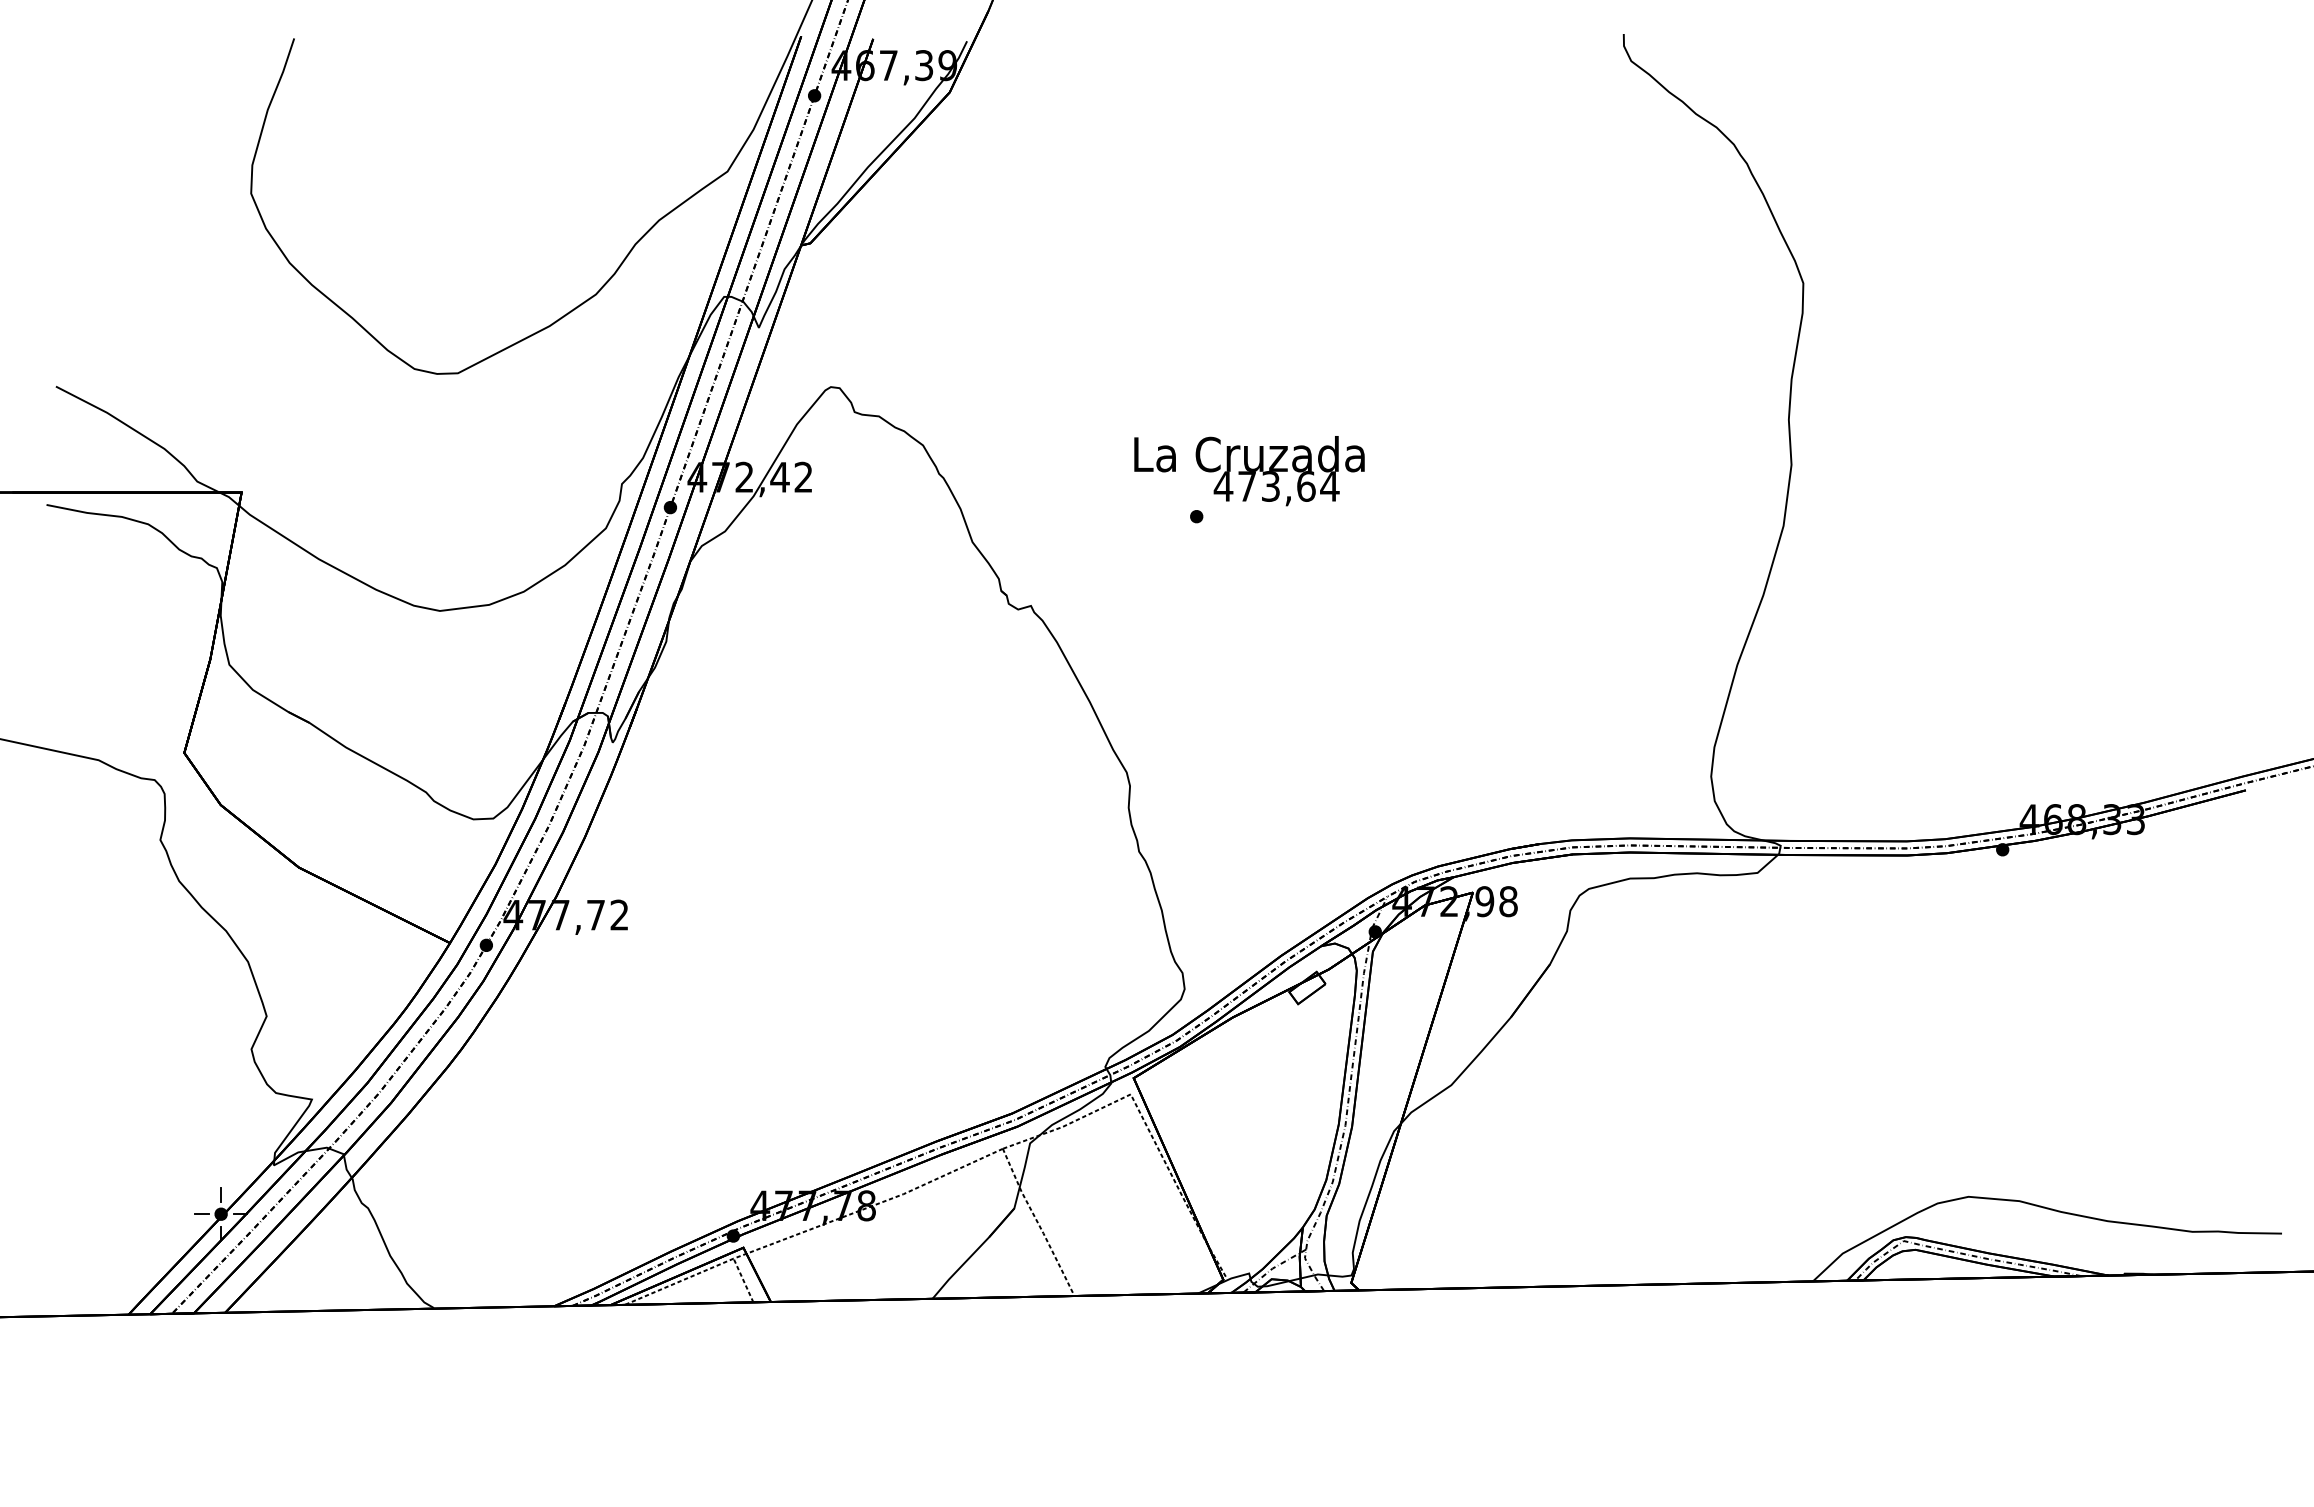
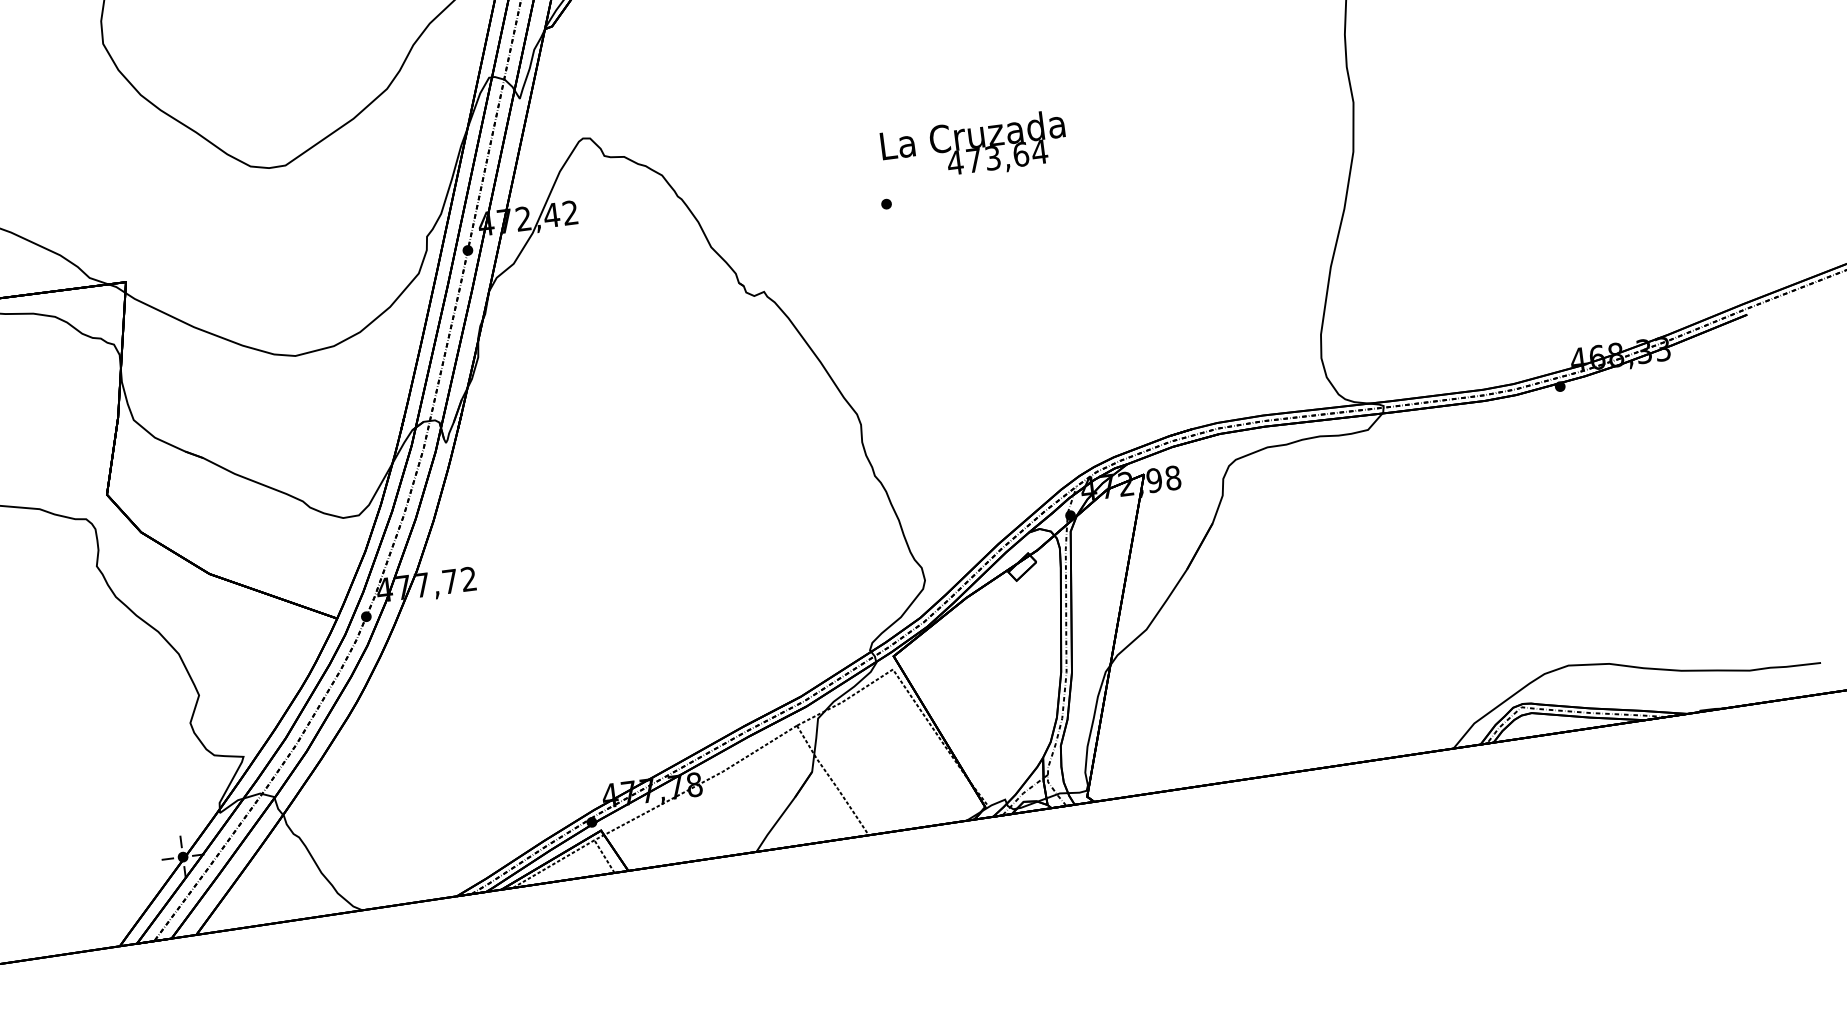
text: (1249, 471) -> (974, 148), moved

